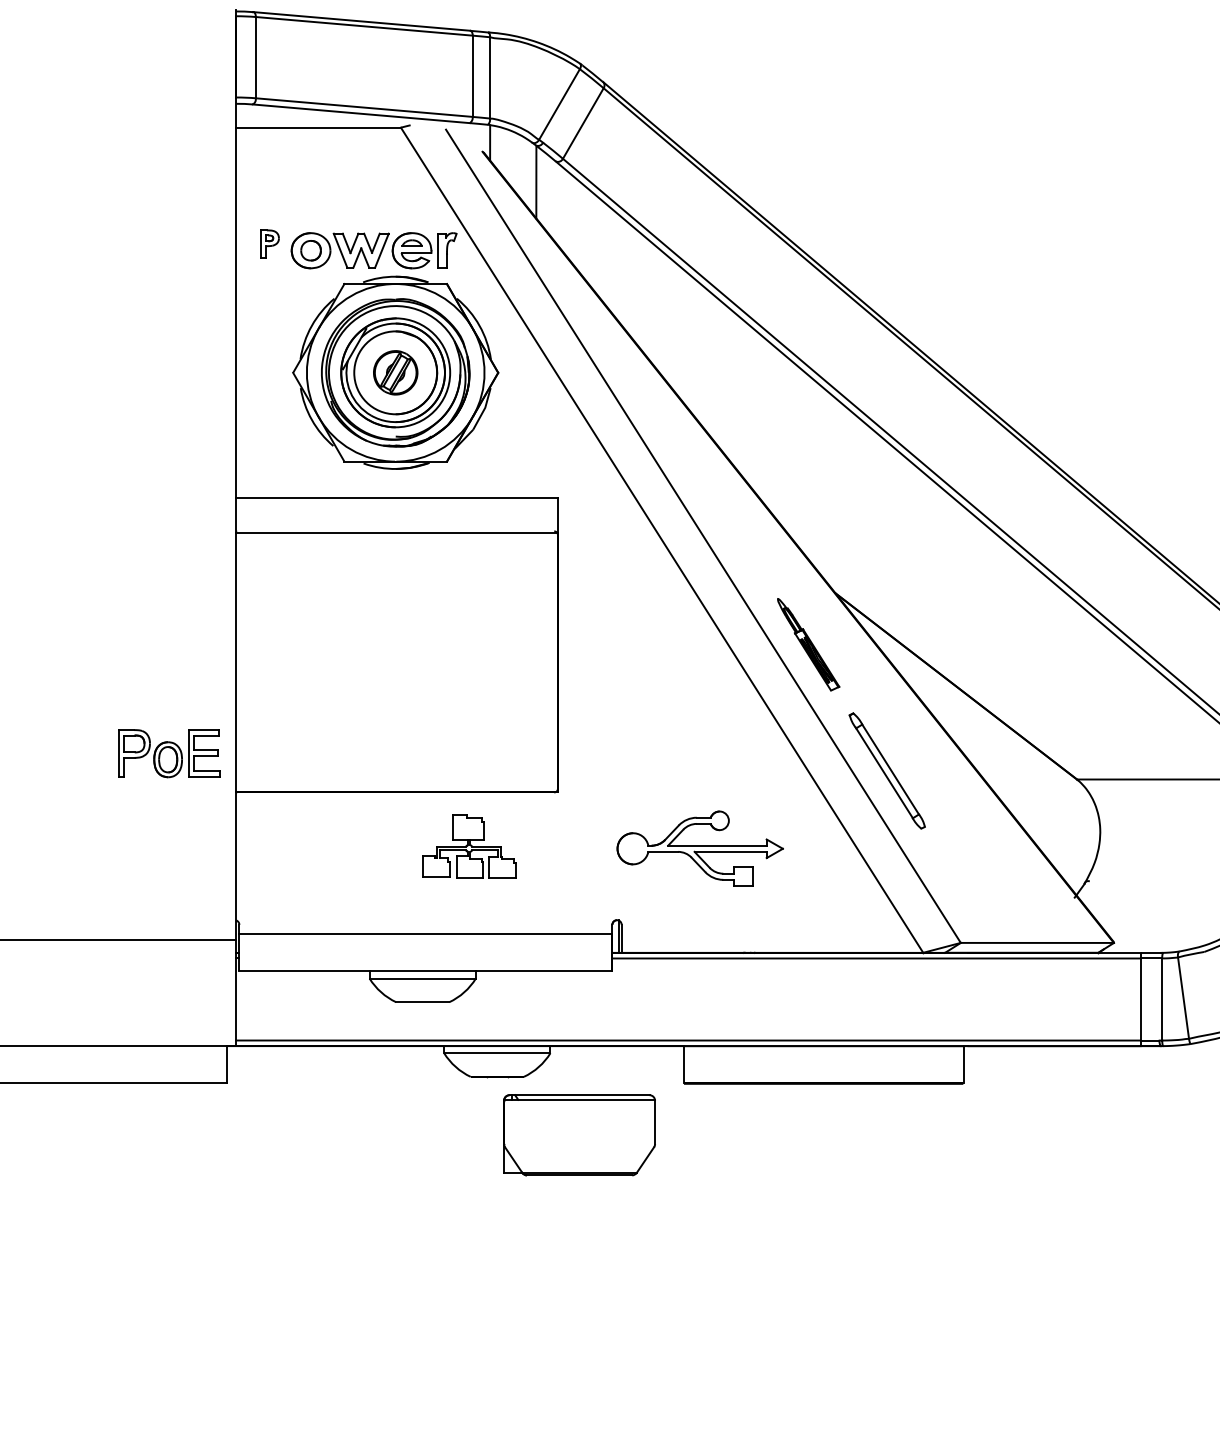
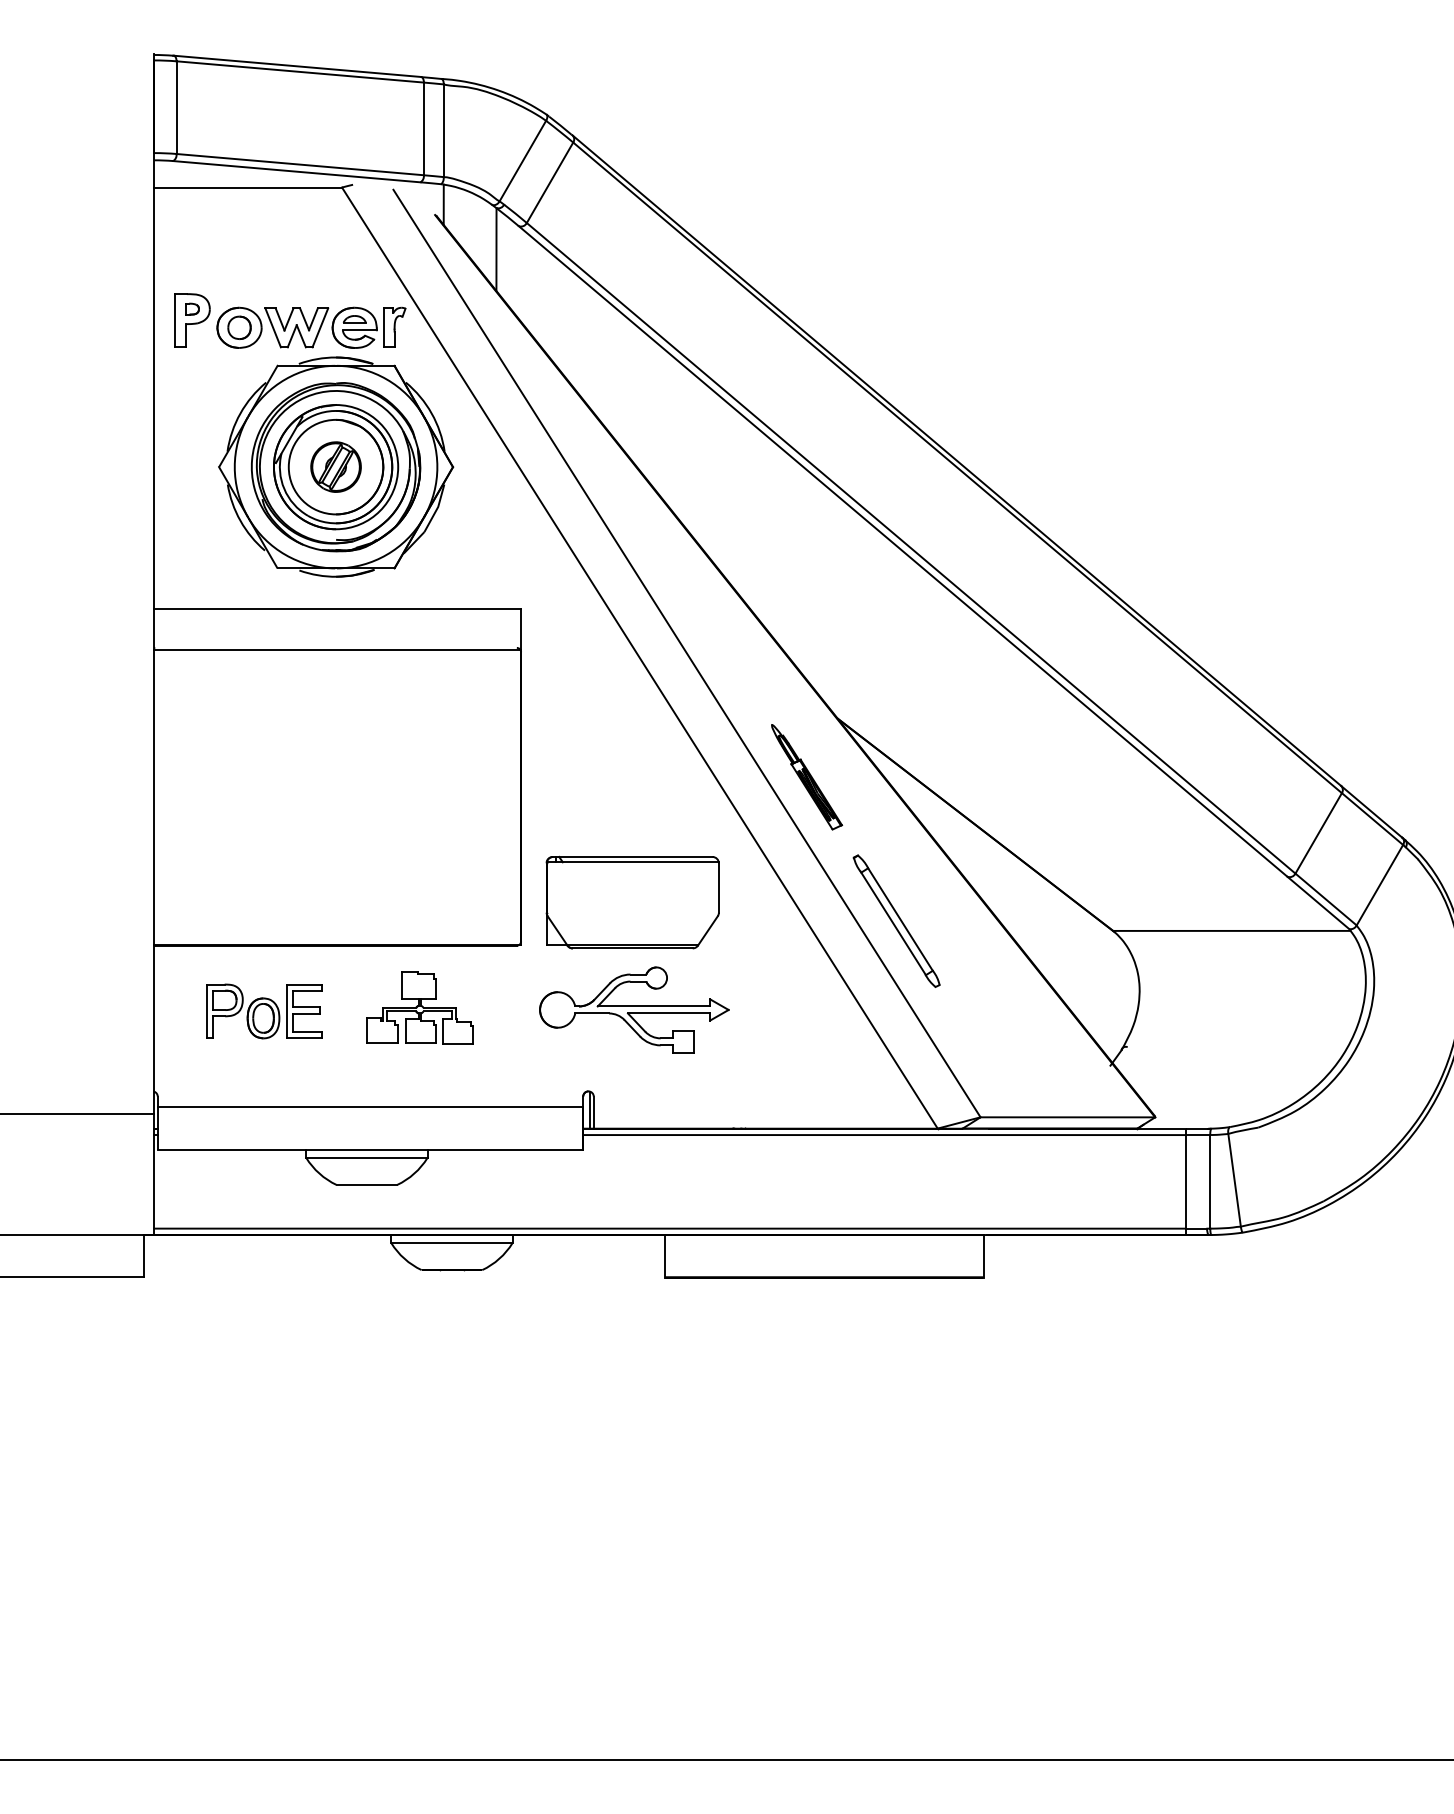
part: (269, 244) -> (192, 320), size x1.67
part: (169, 753) -> (264, 1011), moved
part: (700, 848) -> (634, 1009), moved
part: (579, 1135) -> (632, 902), moved

